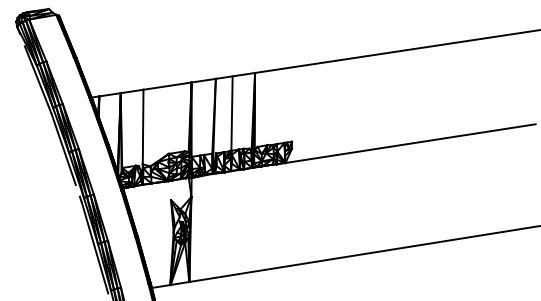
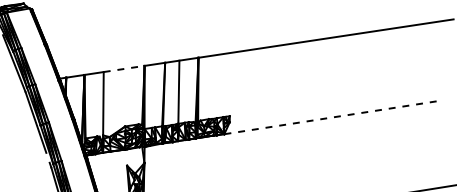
line: (168, 86) -> (124, 69), solid -> dashed
line: (410, 143) -> (330, 117), solid -> dashed

